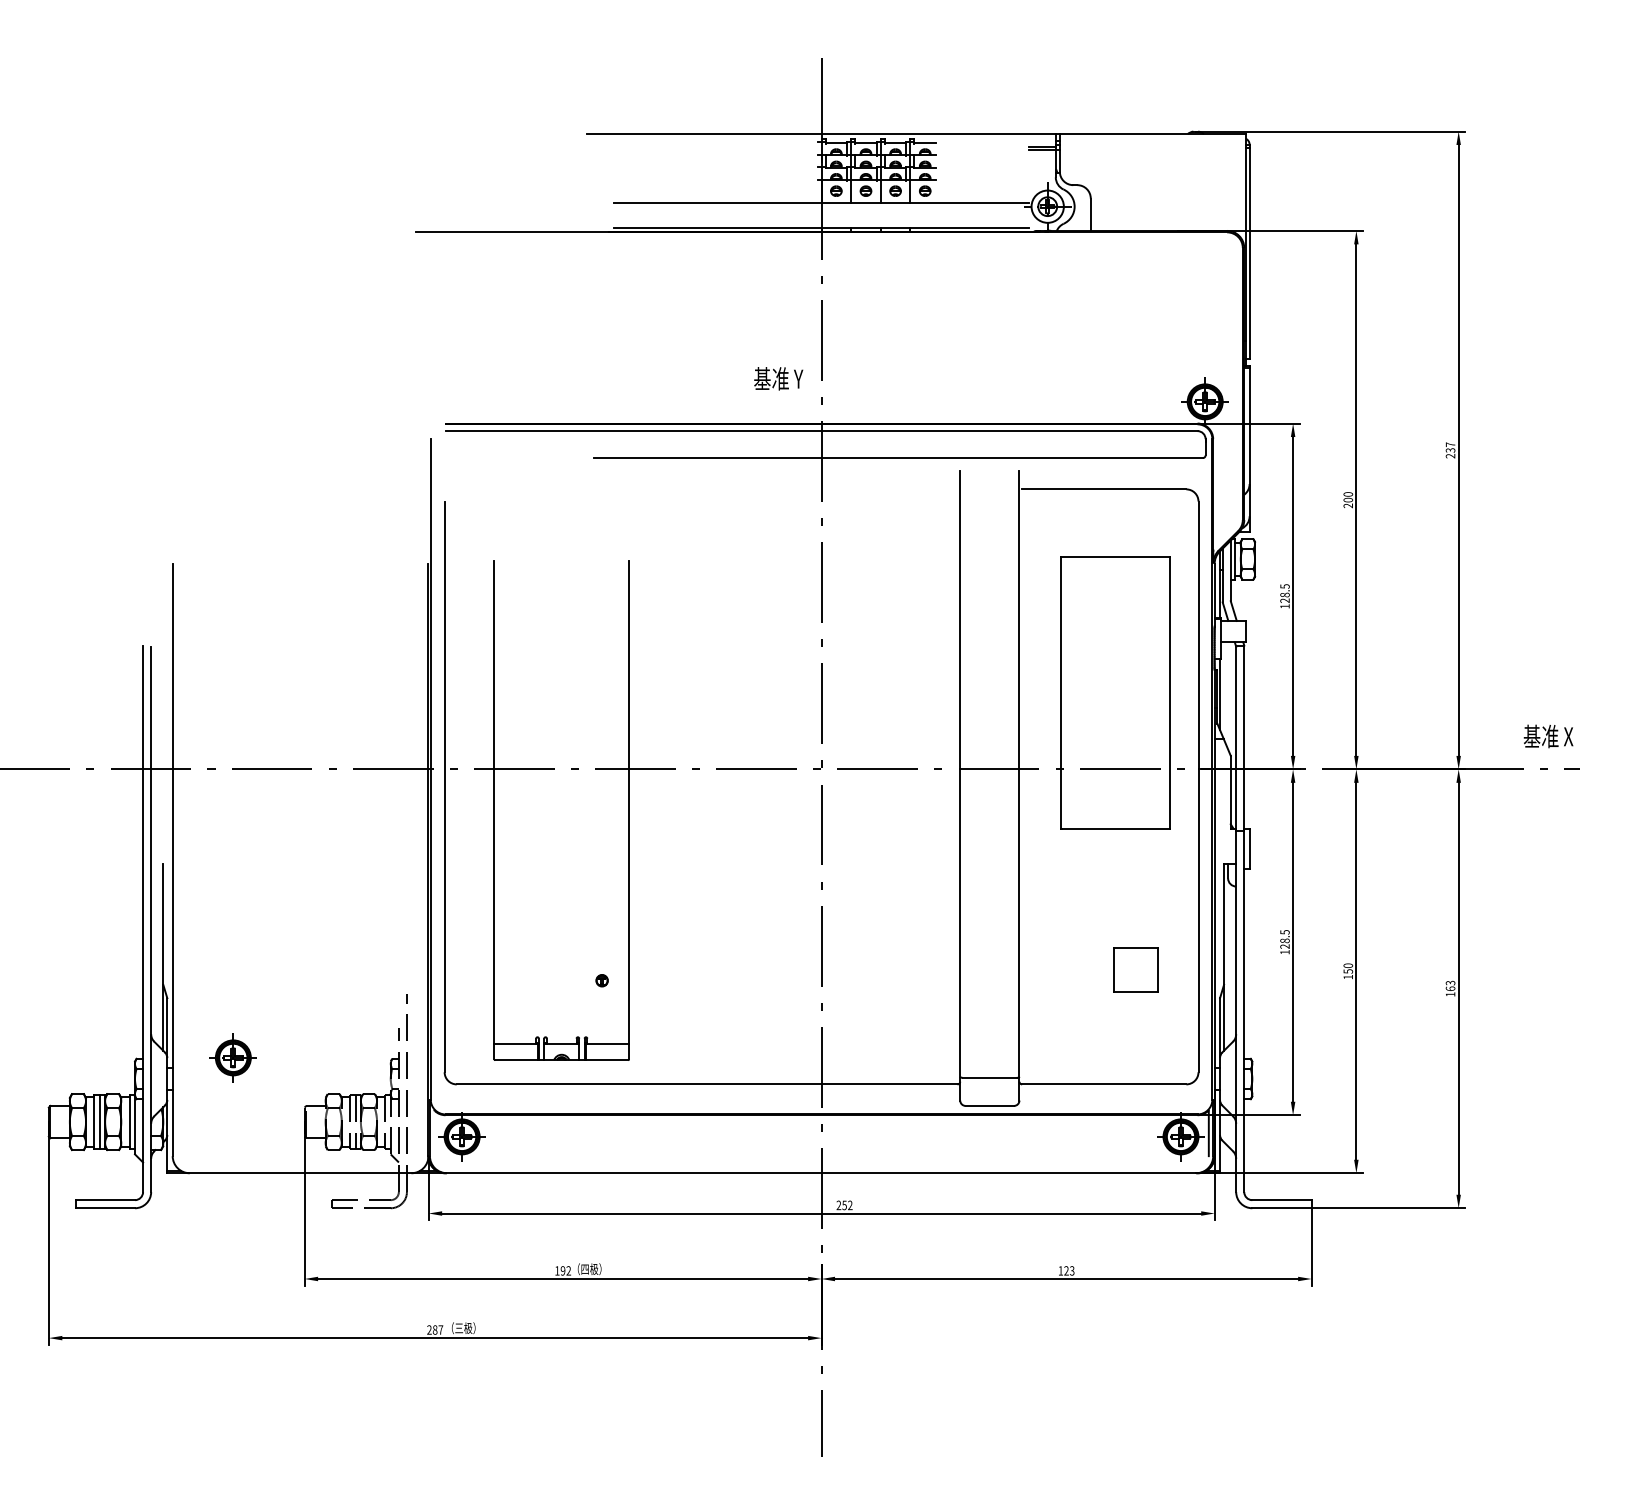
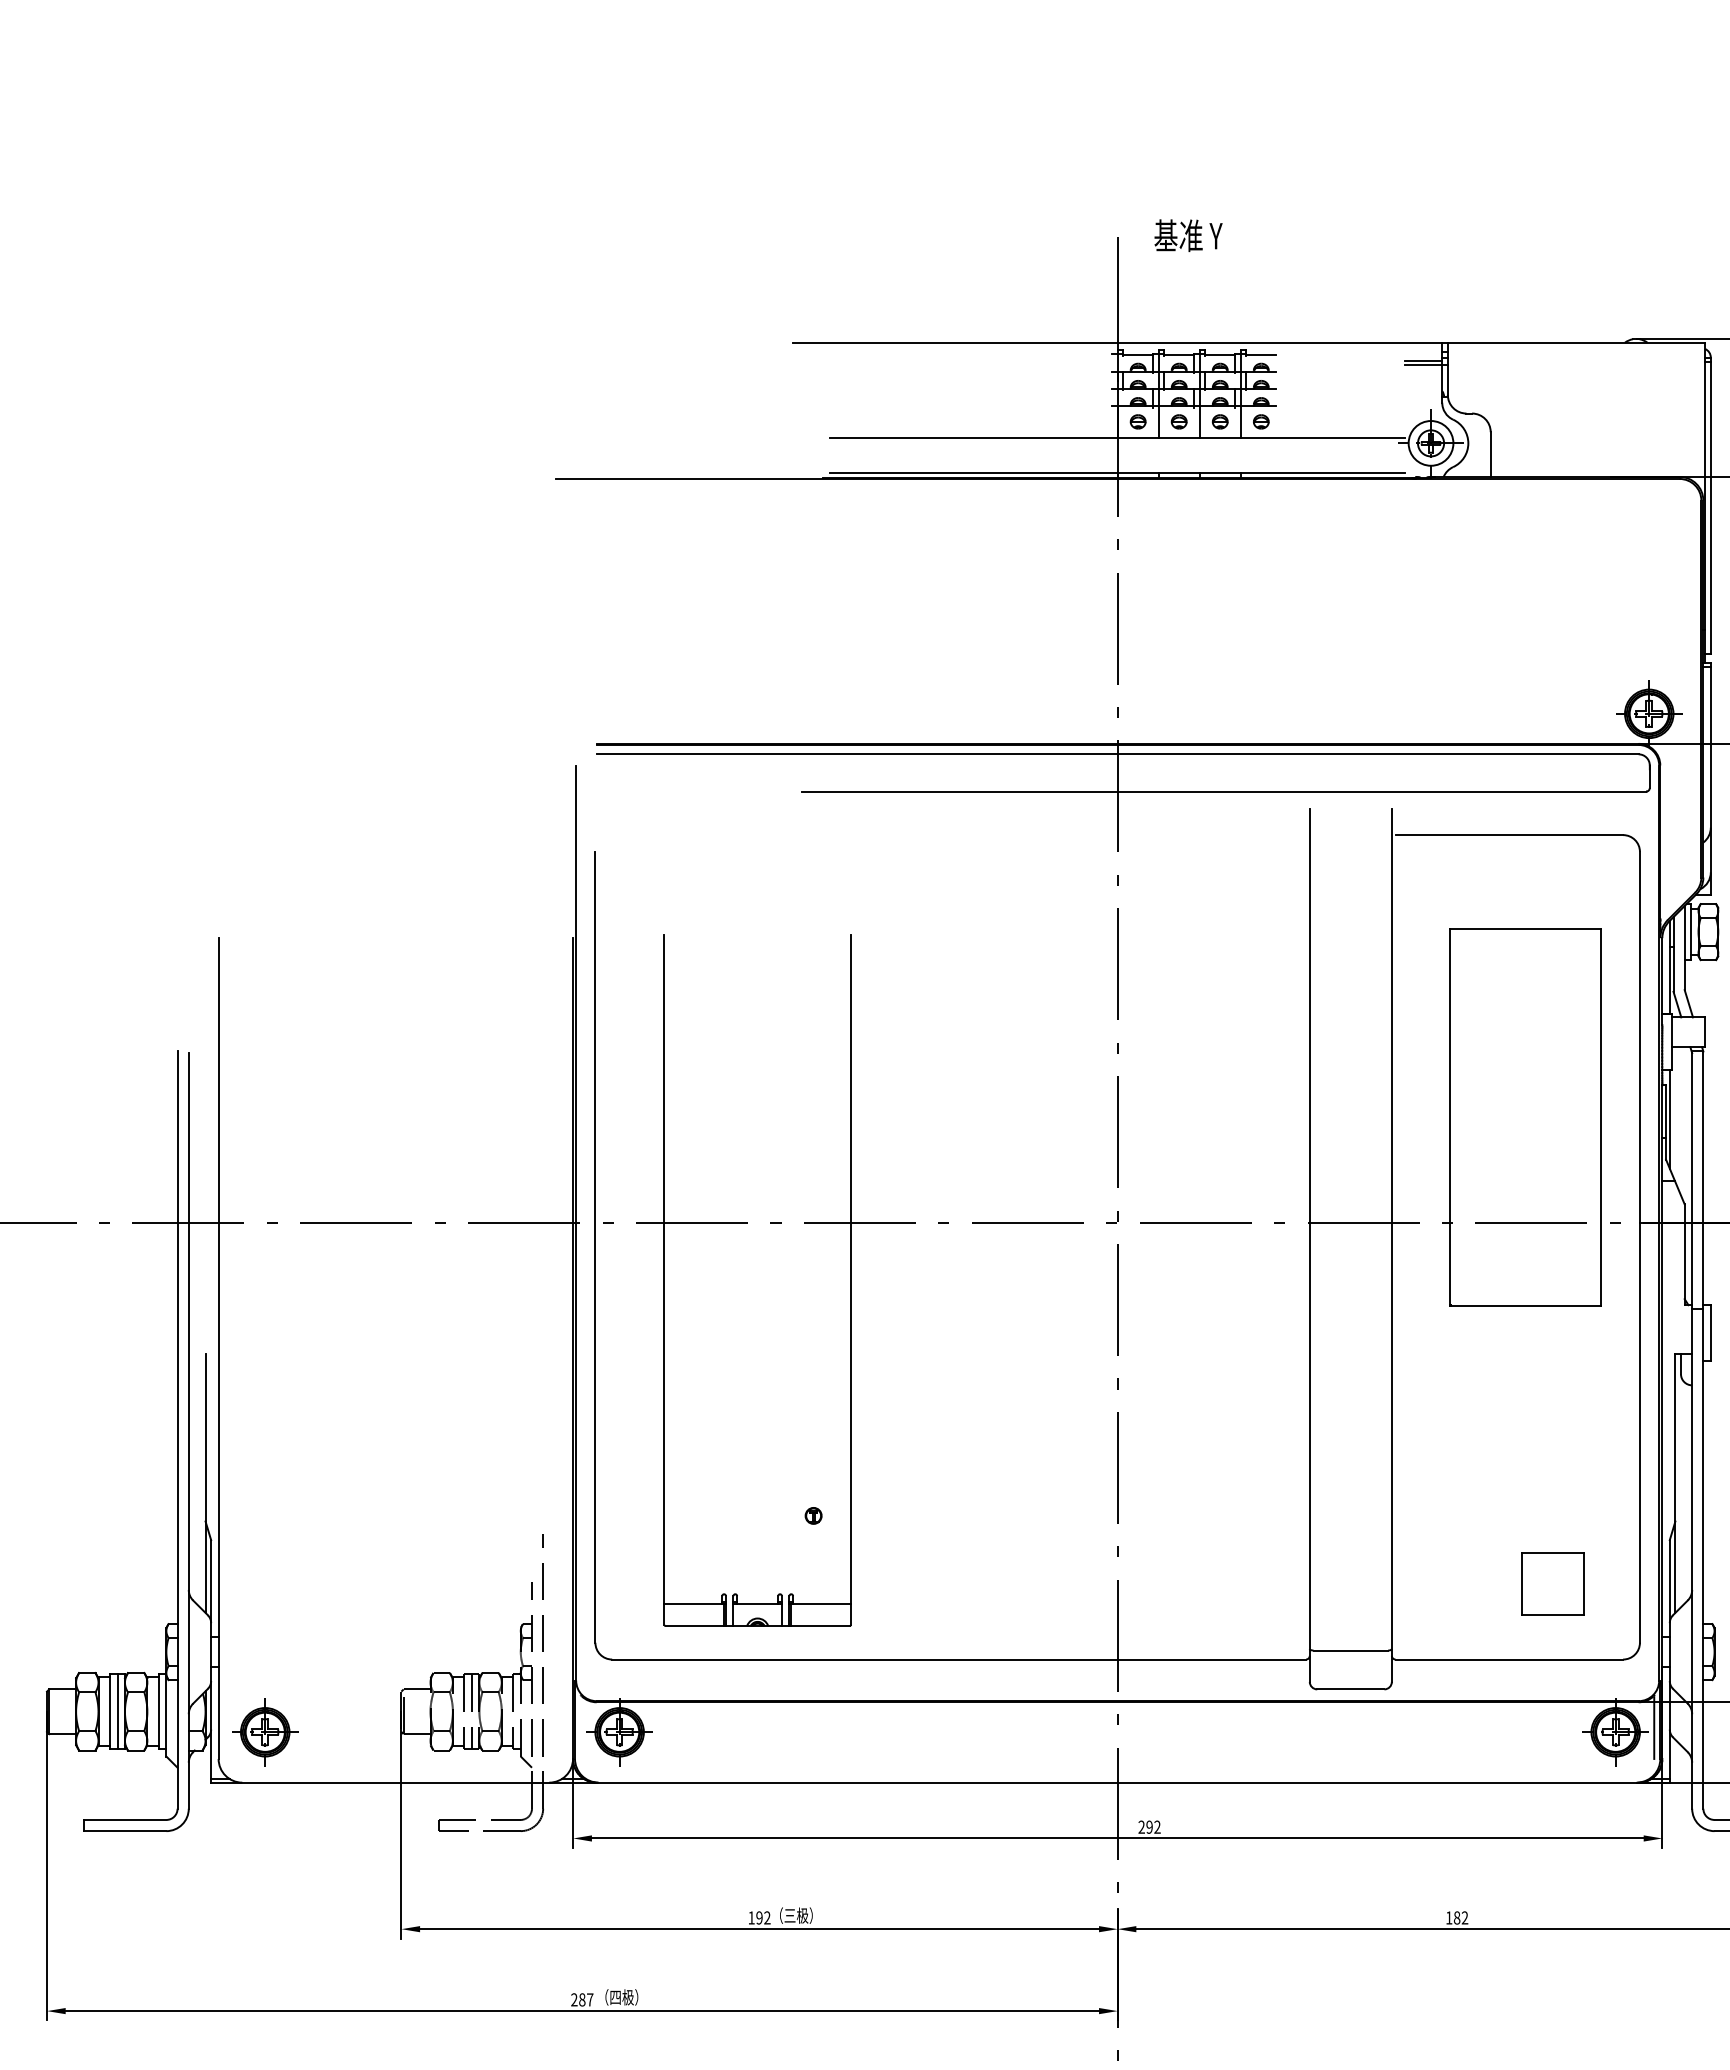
text: (778, 378) -> (1188, 235), moved
part: (1135, 969) -> (1552, 1583), moved
part: (232, 1057) -> (264, 1731), moved
text: (844, 1204) -> (1149, 1825), 252 -> 292
text: (584, 1269) -> (789, 1916), （四极） -> （三极）
text: (1069, 1270) -> (1461, 1917), 123 -> 182
text: (459, 1328) -> (615, 1997), （三极） -> （四极）

